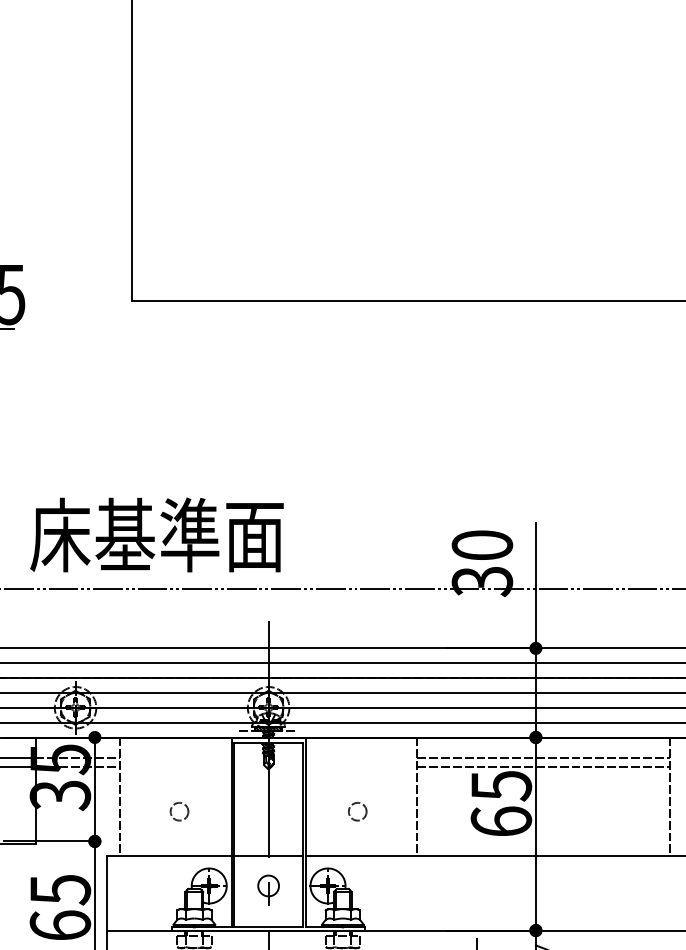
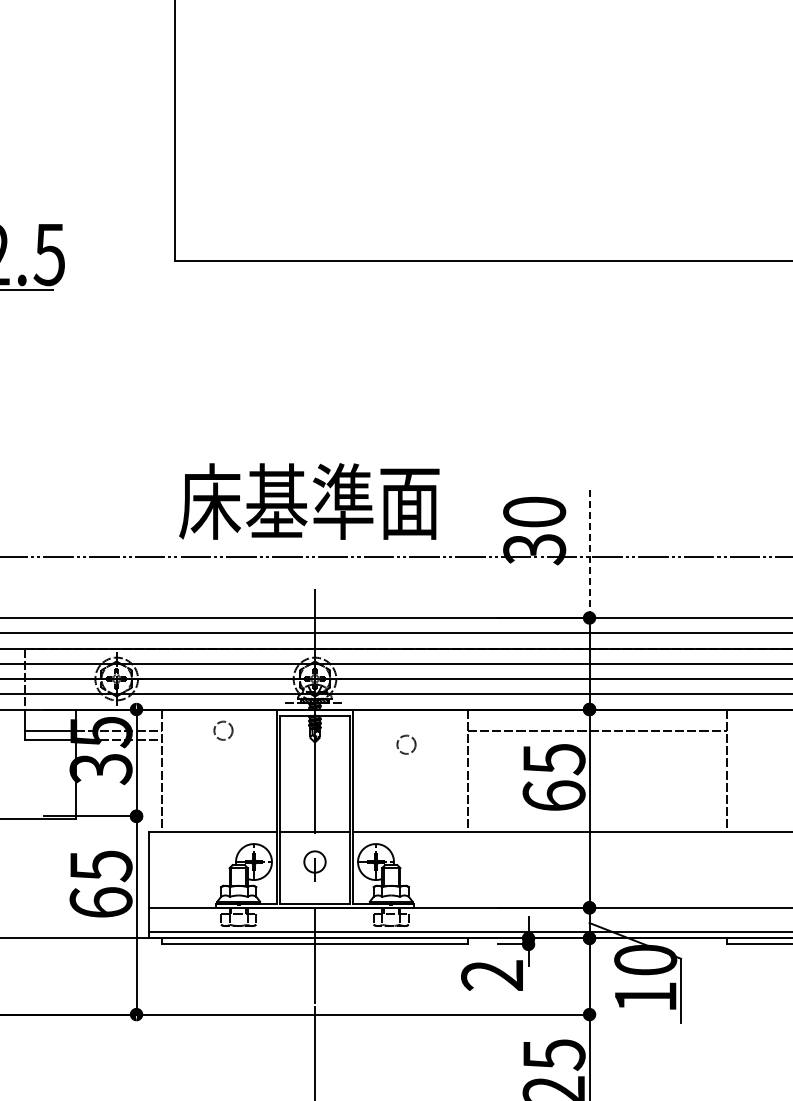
text: (157, 534) -> (309, 501), moved
line: (535, 585) -> (589, 553), solid -> dashed
line: (542, 767) -> (596, 740), removed
circle: (179, 811) -> (223, 730), moved
circle: (357, 811) -> (406, 744), moved

